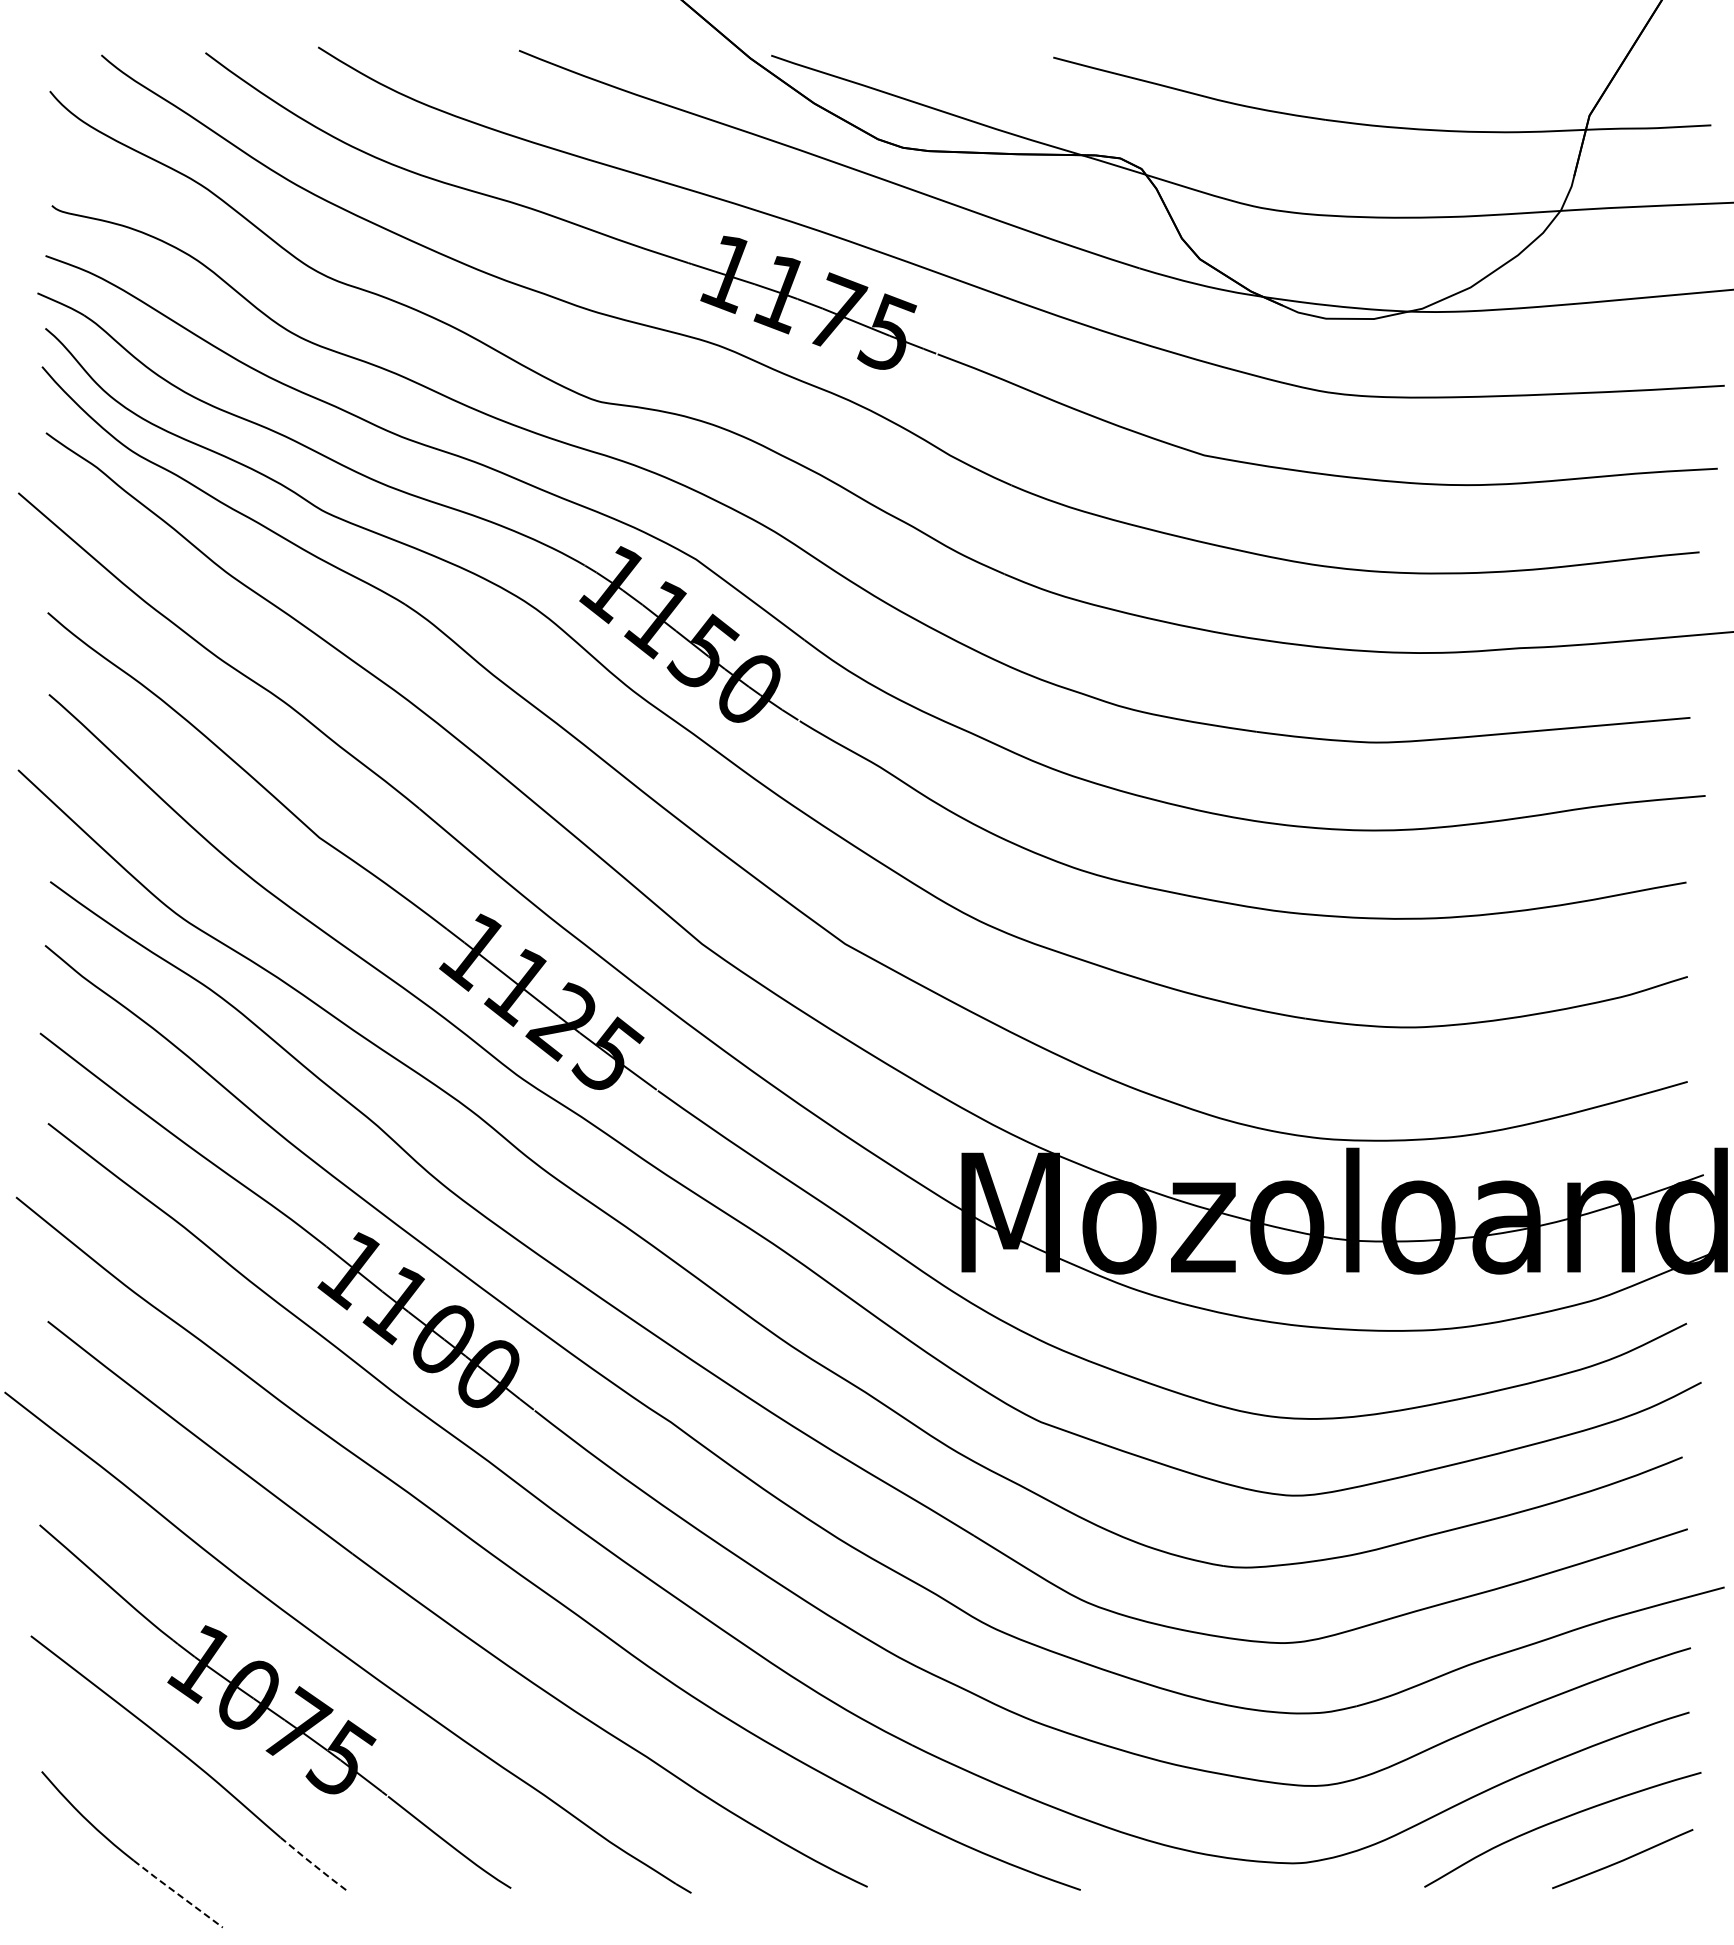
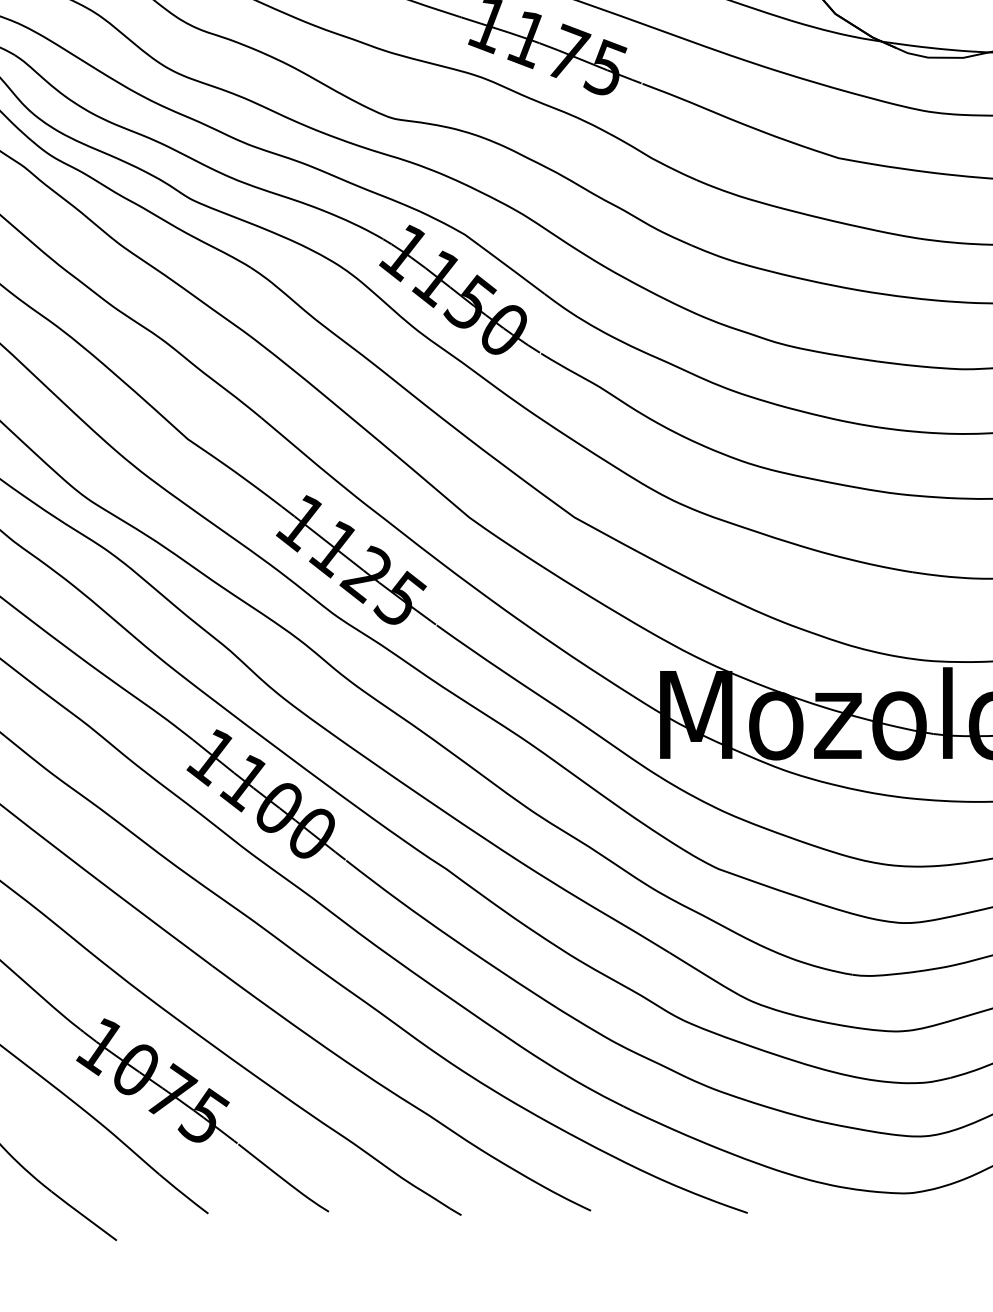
line: (313, 1864) -> (183, 1194), dashed -> solid
line: (178, 1894) -> (84, 1216), dashed -> solid

